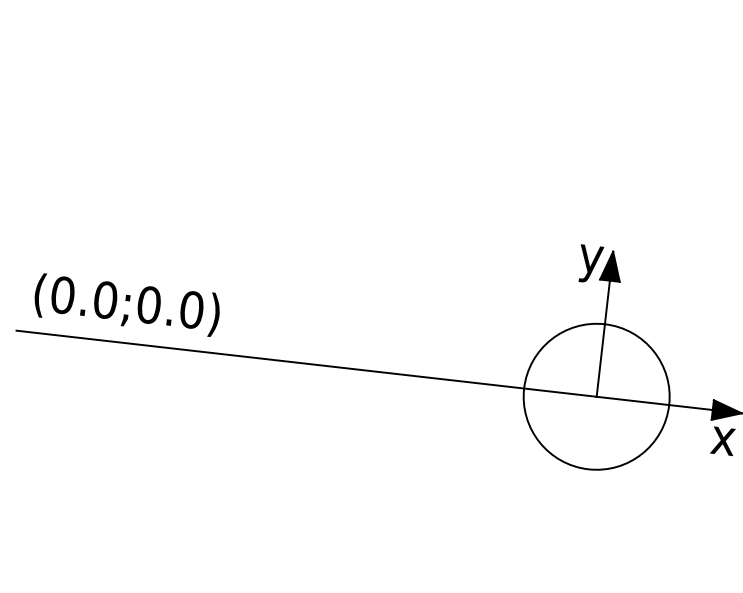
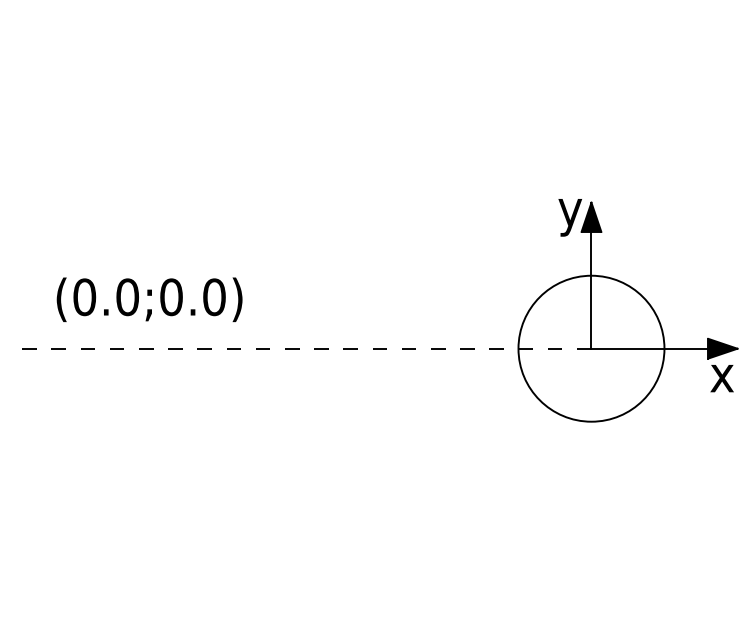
text: (127, 304) -> (149, 299), moved
line: (306, 363) -> (299, 348), solid -> dashed

